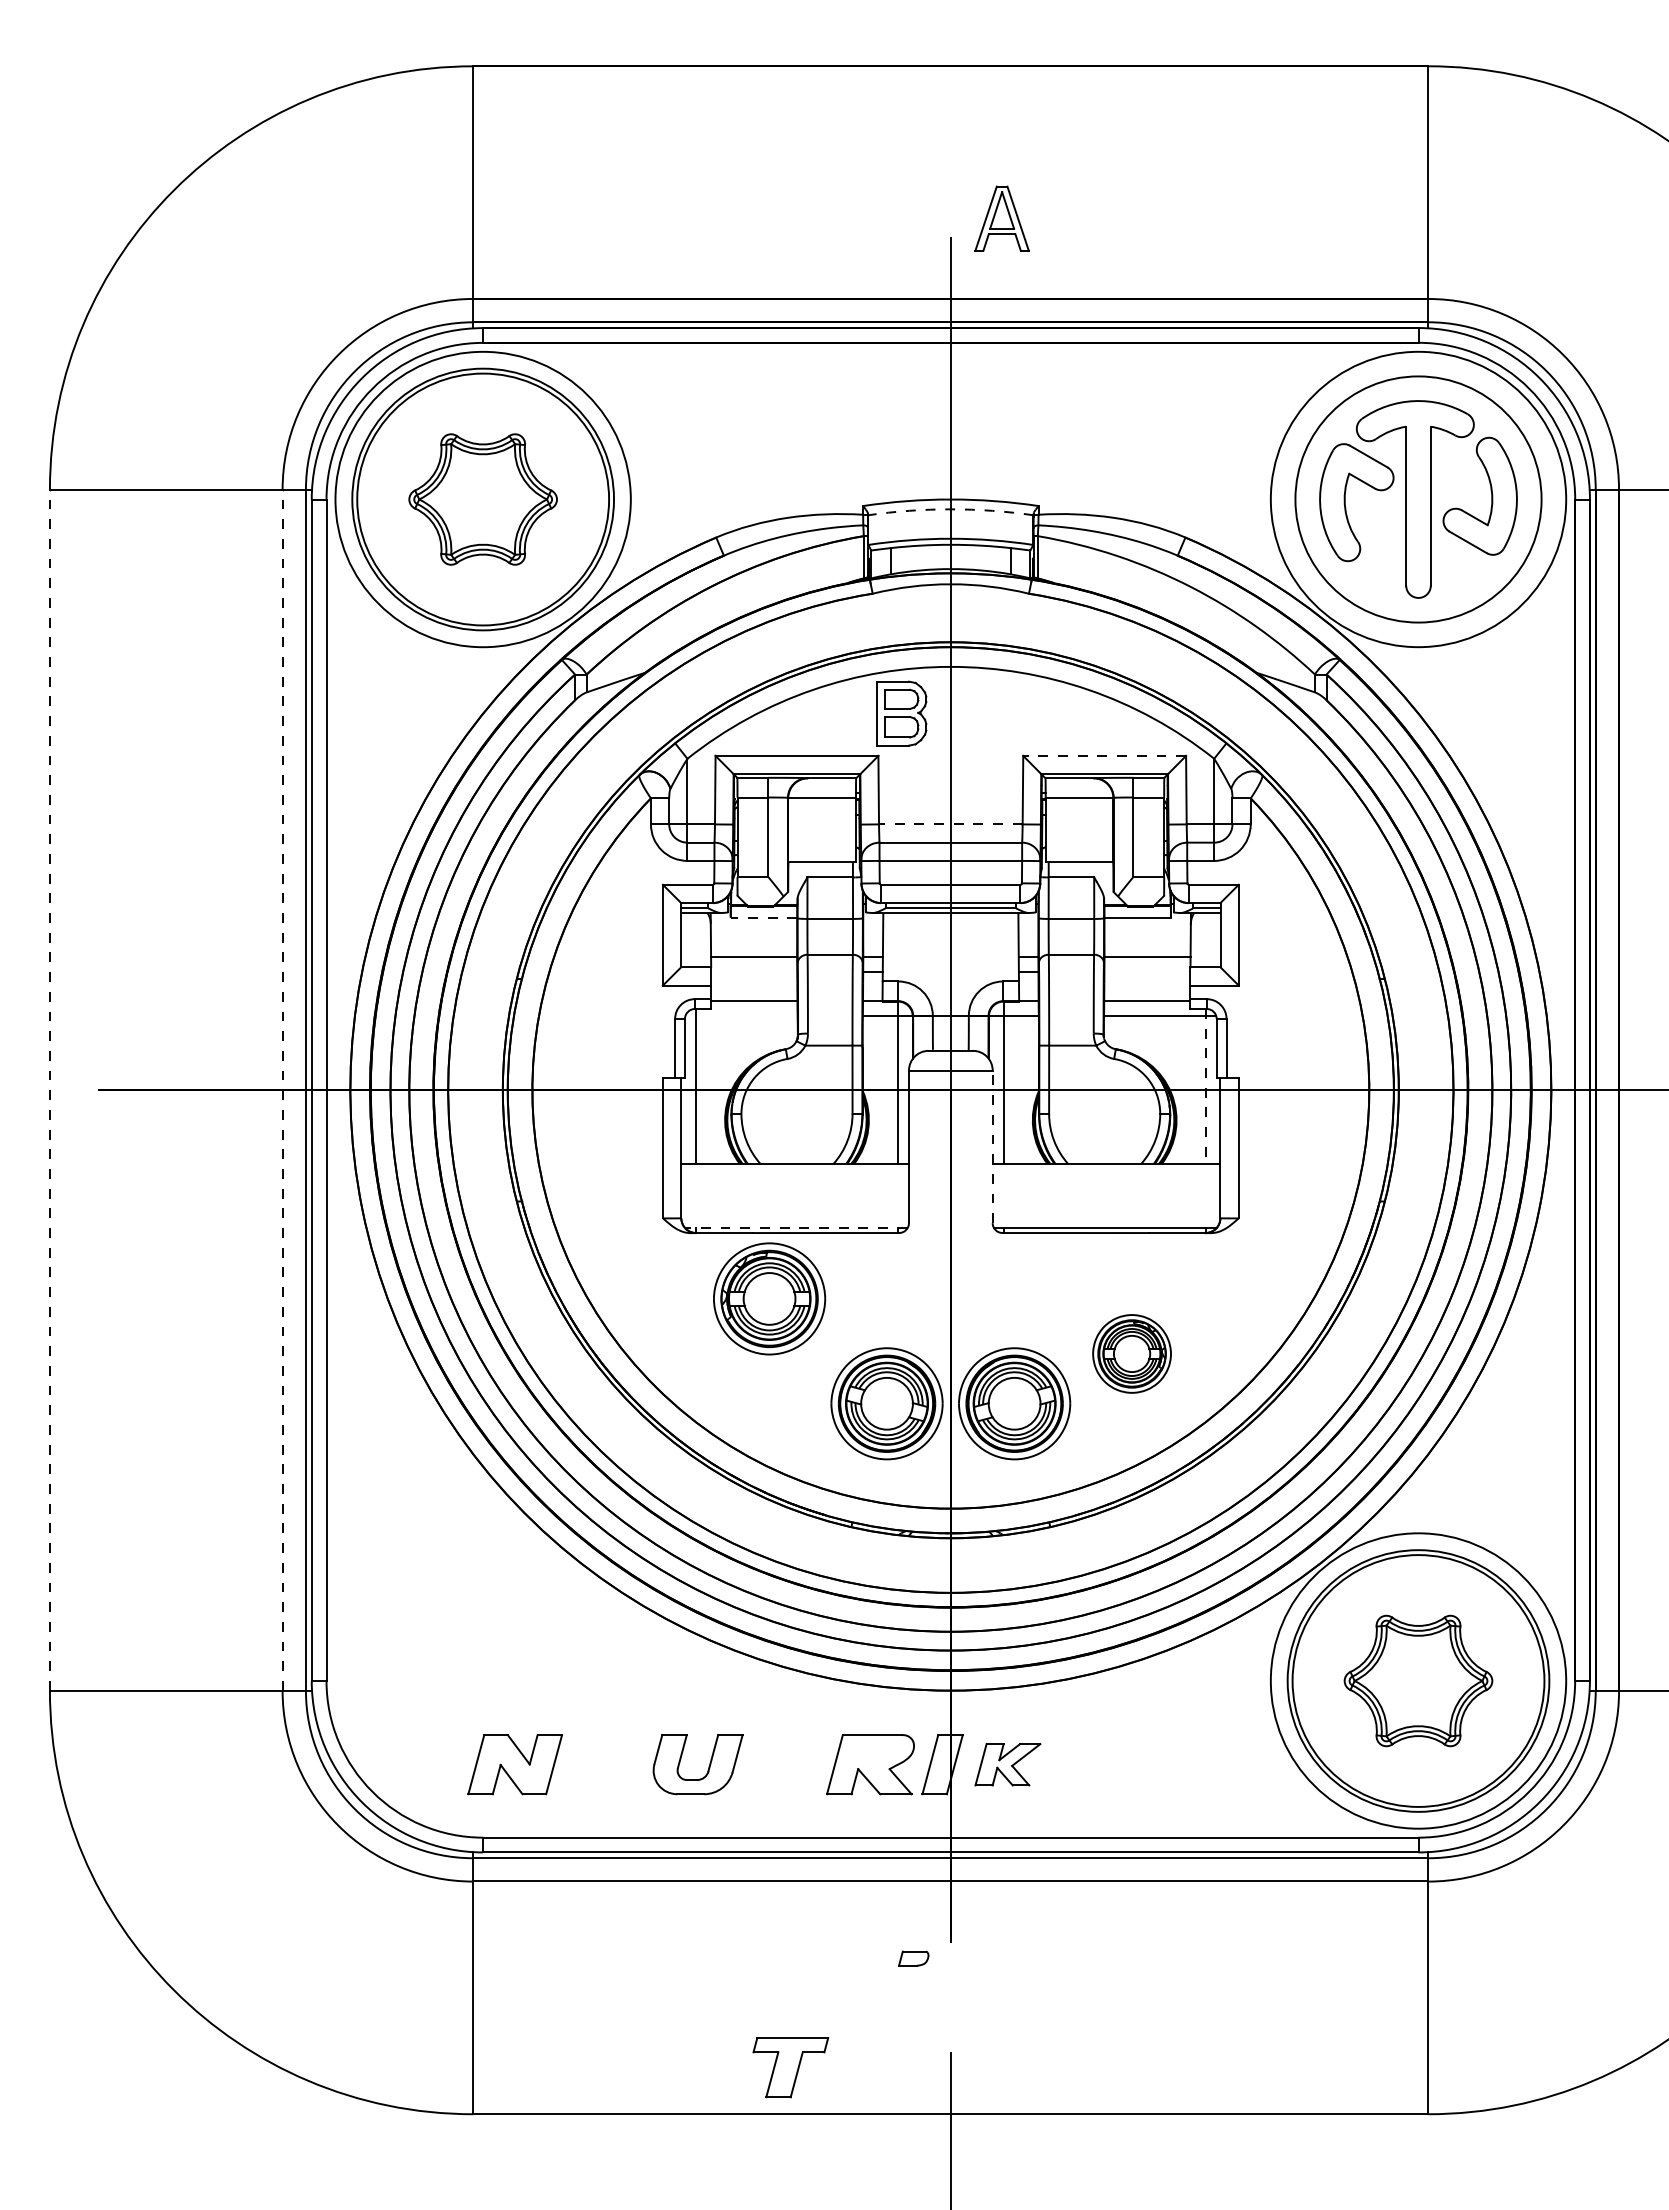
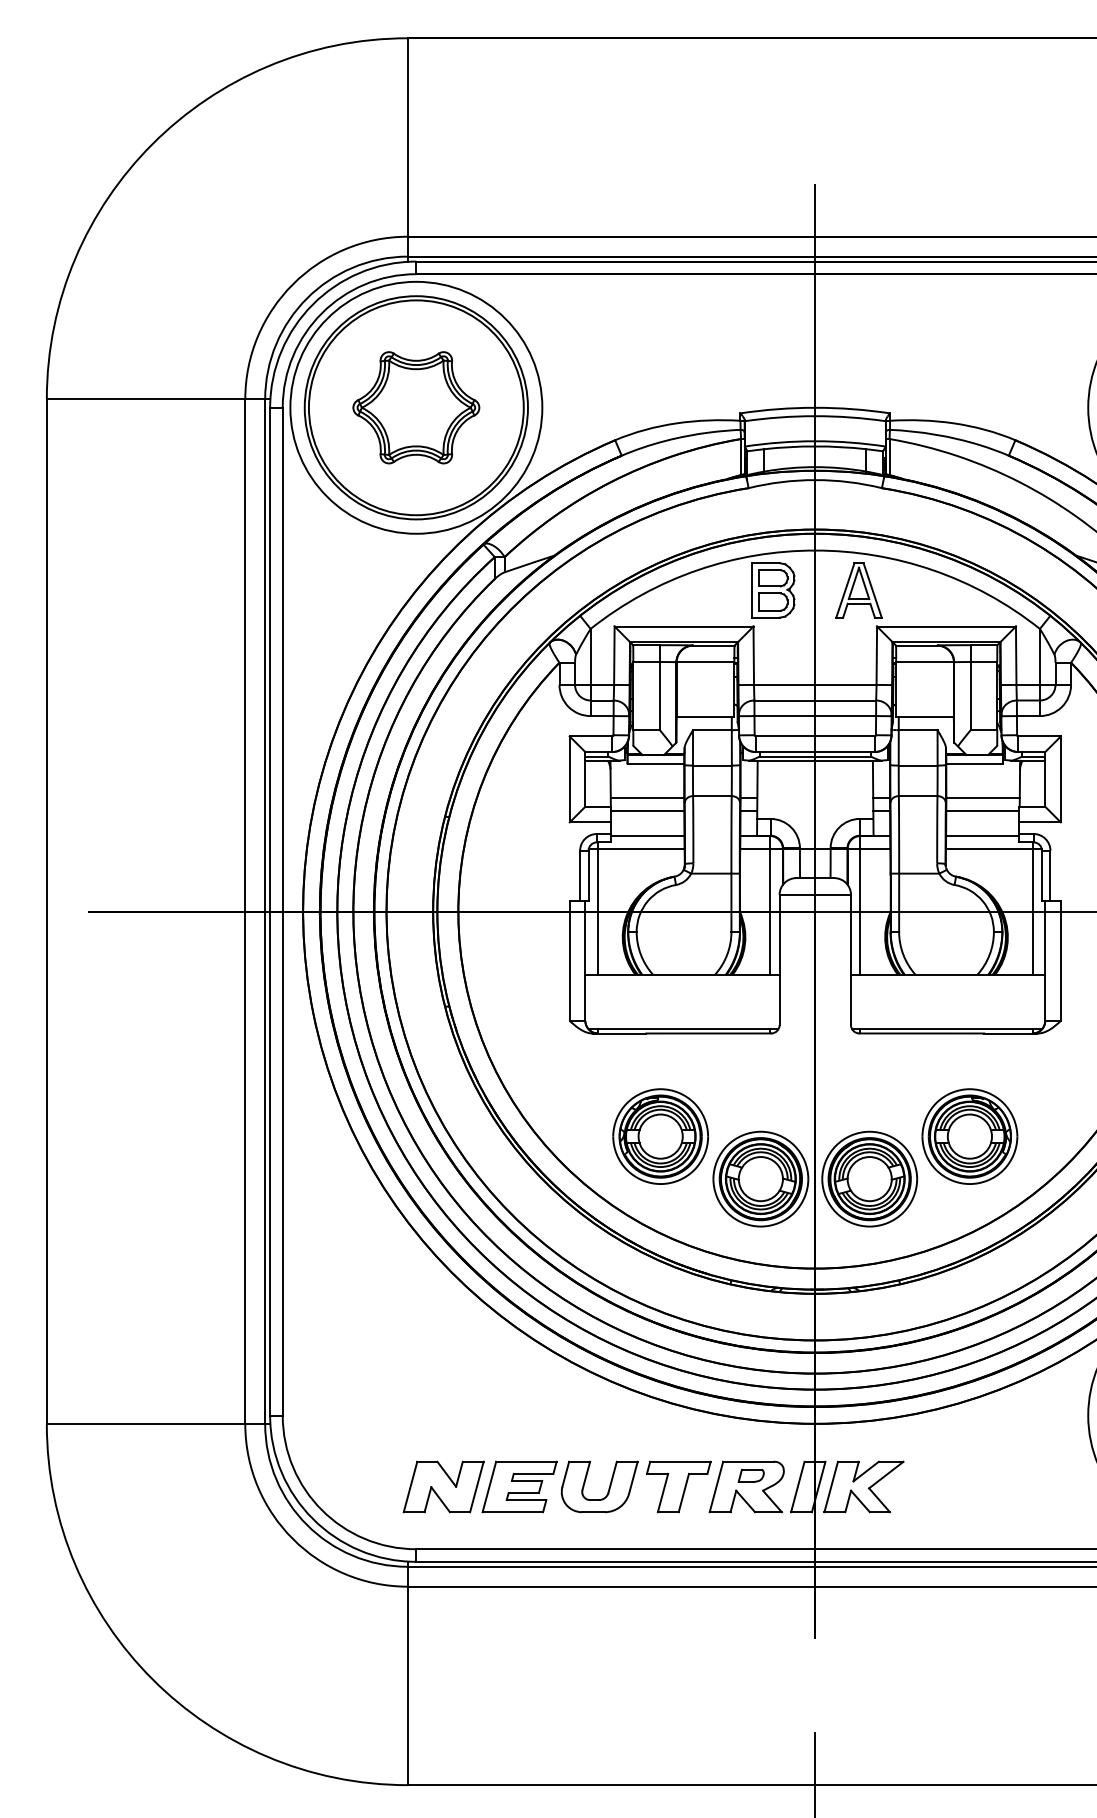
part: (1001, 218) -> (858, 590), moved
arc: (950, 509) -> (815, 416), dashed -> solid
line: (1104, 755) -> (946, 626), dashed -> solid
line: (950, 824) -> (815, 685), dashed -> solid
line: (763, 917) -> (655, 764), dashed -> solid
line: (754, 972) -> (647, 811), added
line: (1147, 972) -> (983, 811), added
line: (741, 1016) -> (636, 848), added
line: (1205, 1086) -> (1032, 908), dashed -> solid
line: (49, 1090) -> (46, 911), dashed -> solid
line: (282, 1090) -> (245, 911), dashed -> solid
line: (992, 1146) -> (850, 959), dashed -> solid
line: (795, 1228) -> (682, 1029), dashed -> solid
part: (769, 1298) -> (660, 1136), moved
part: (1131, 1353) -> (969, 1136), size x1.43
part: (603, 1764) -> (519, 1486), added
part: (1007, 1764) -> (863, 1486), size x1.43
part: (913, 1958) -> (751, 1475), moved
part: (790, 2067) -> (678, 1486), moved

